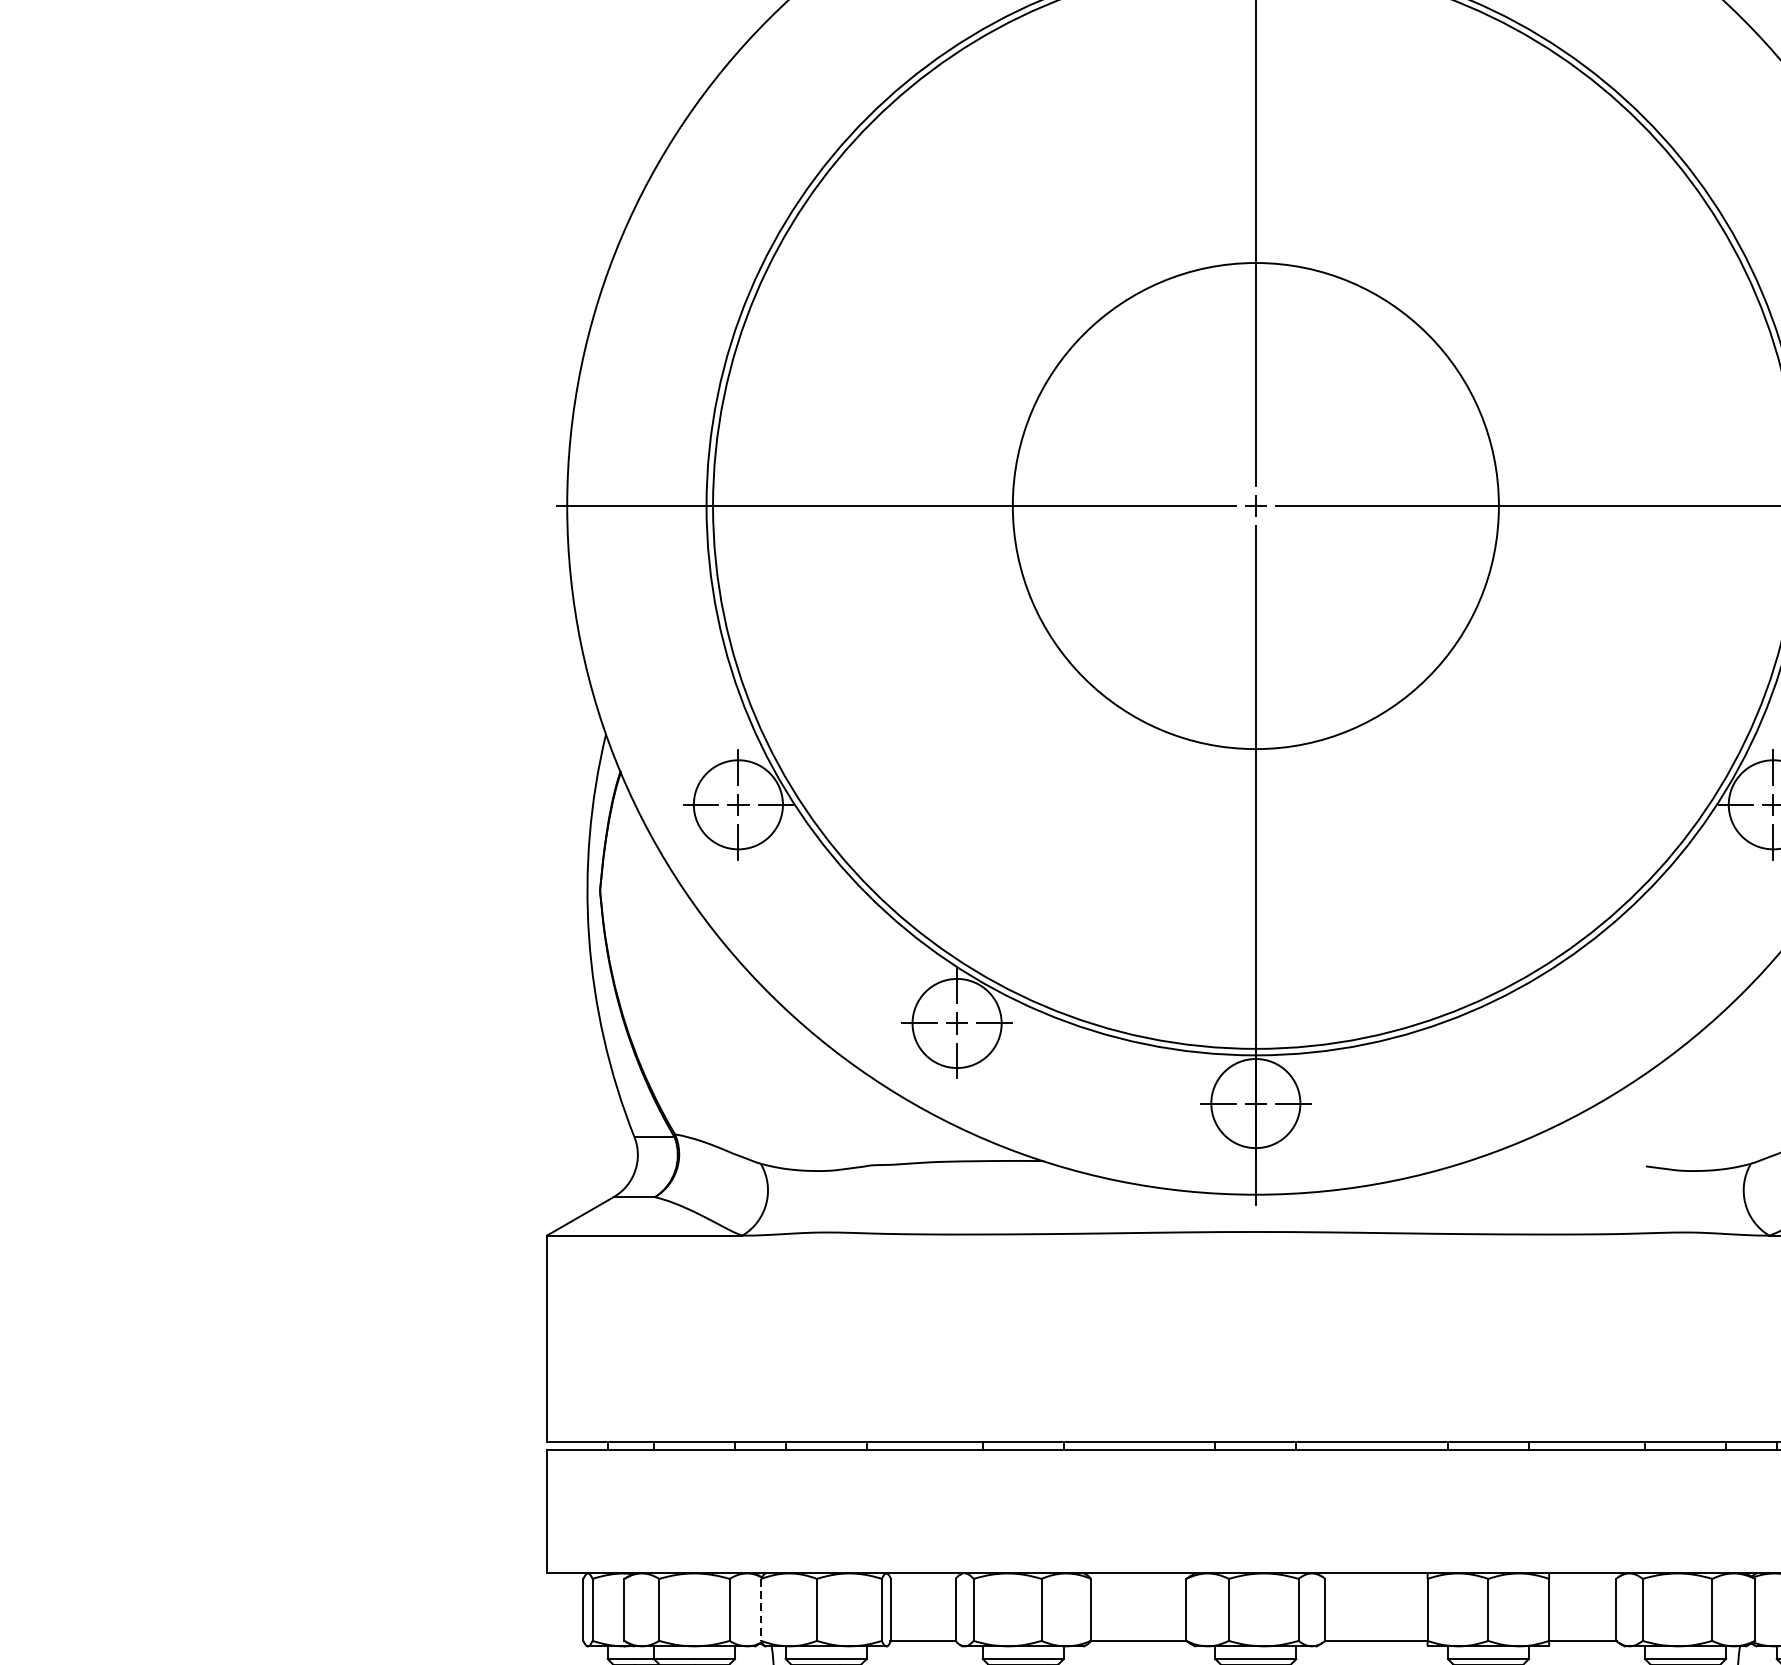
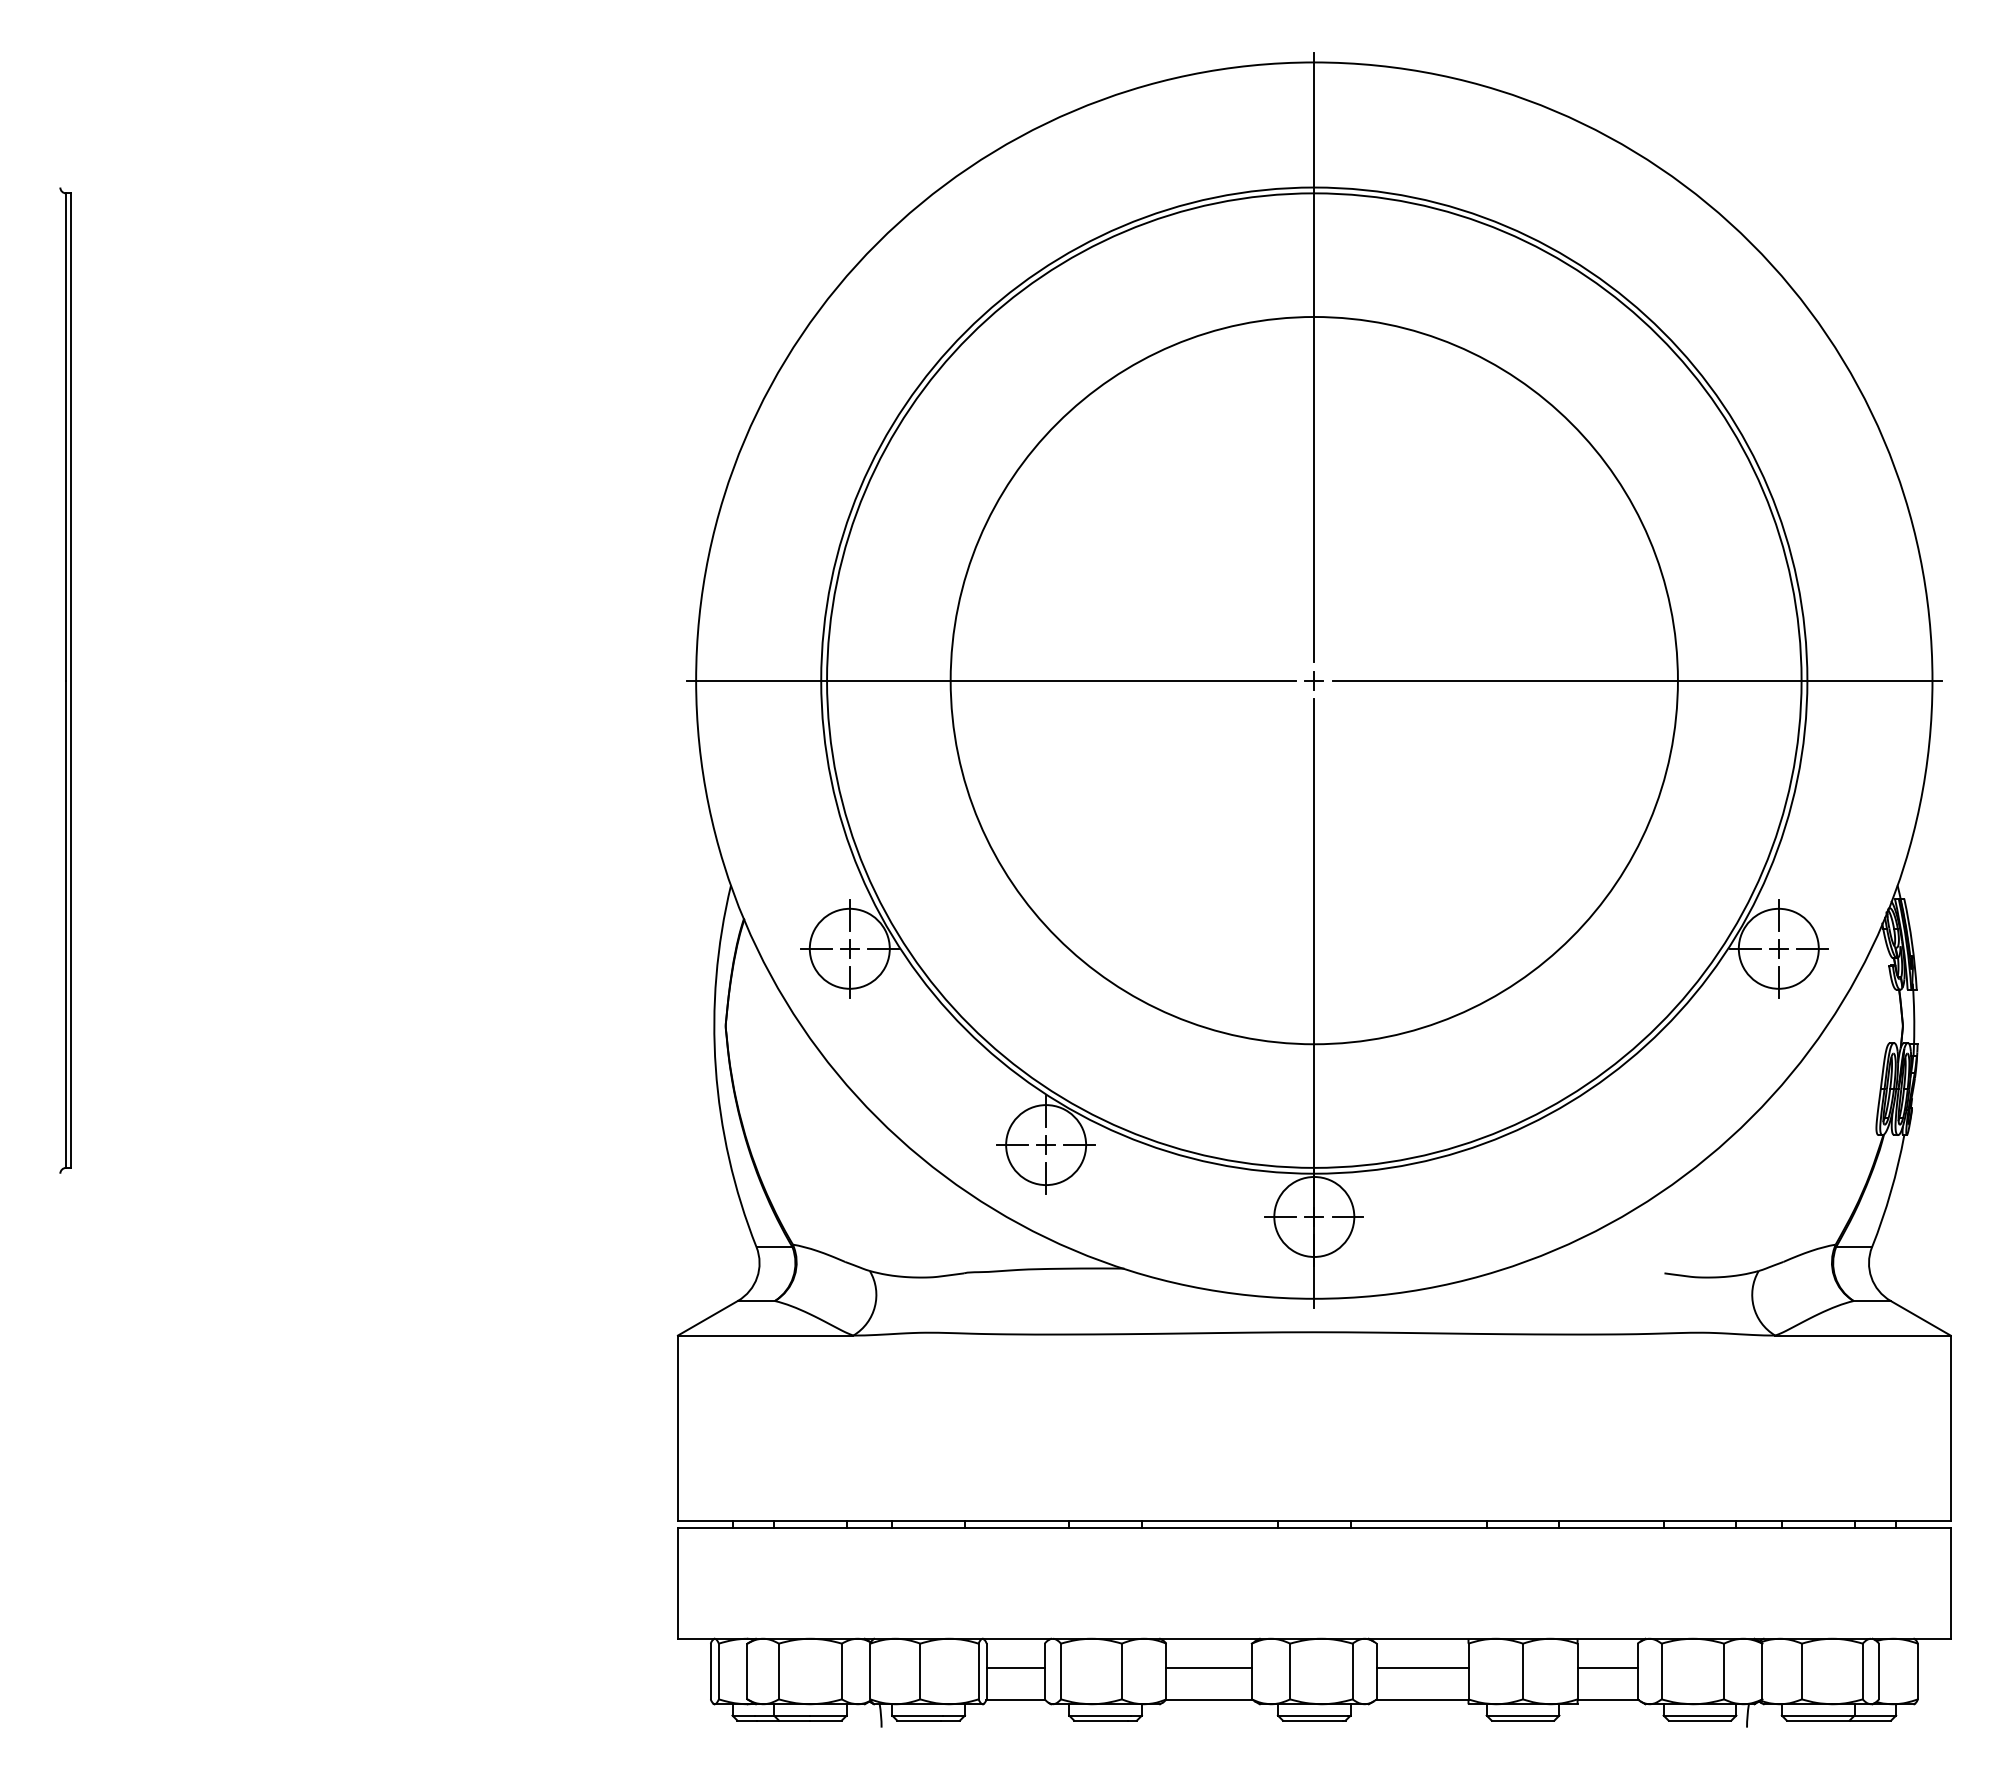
circle: (1254, 505) -> (1313, 680), size x1.67
line: (922, 1606) -> (1015, 1668), added
line: (1137, 1606) -> (1208, 1668), added
line: (1376, 1606) -> (1422, 1668), added
line: (1582, 1606) -> (1607, 1668), added
line: (761, 1609) -> (870, 1671), dashed -> solid

